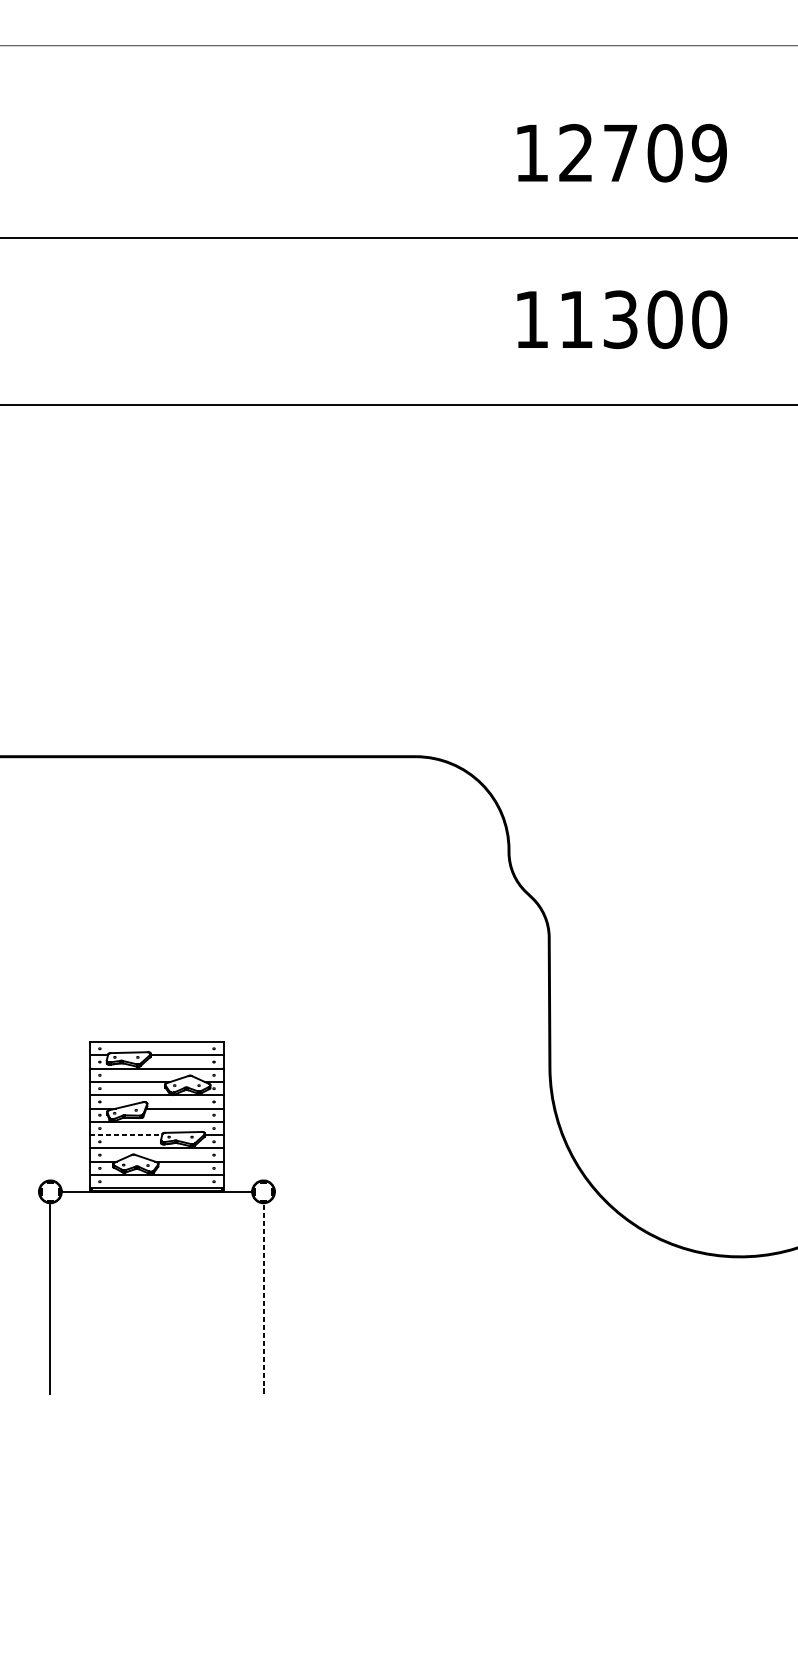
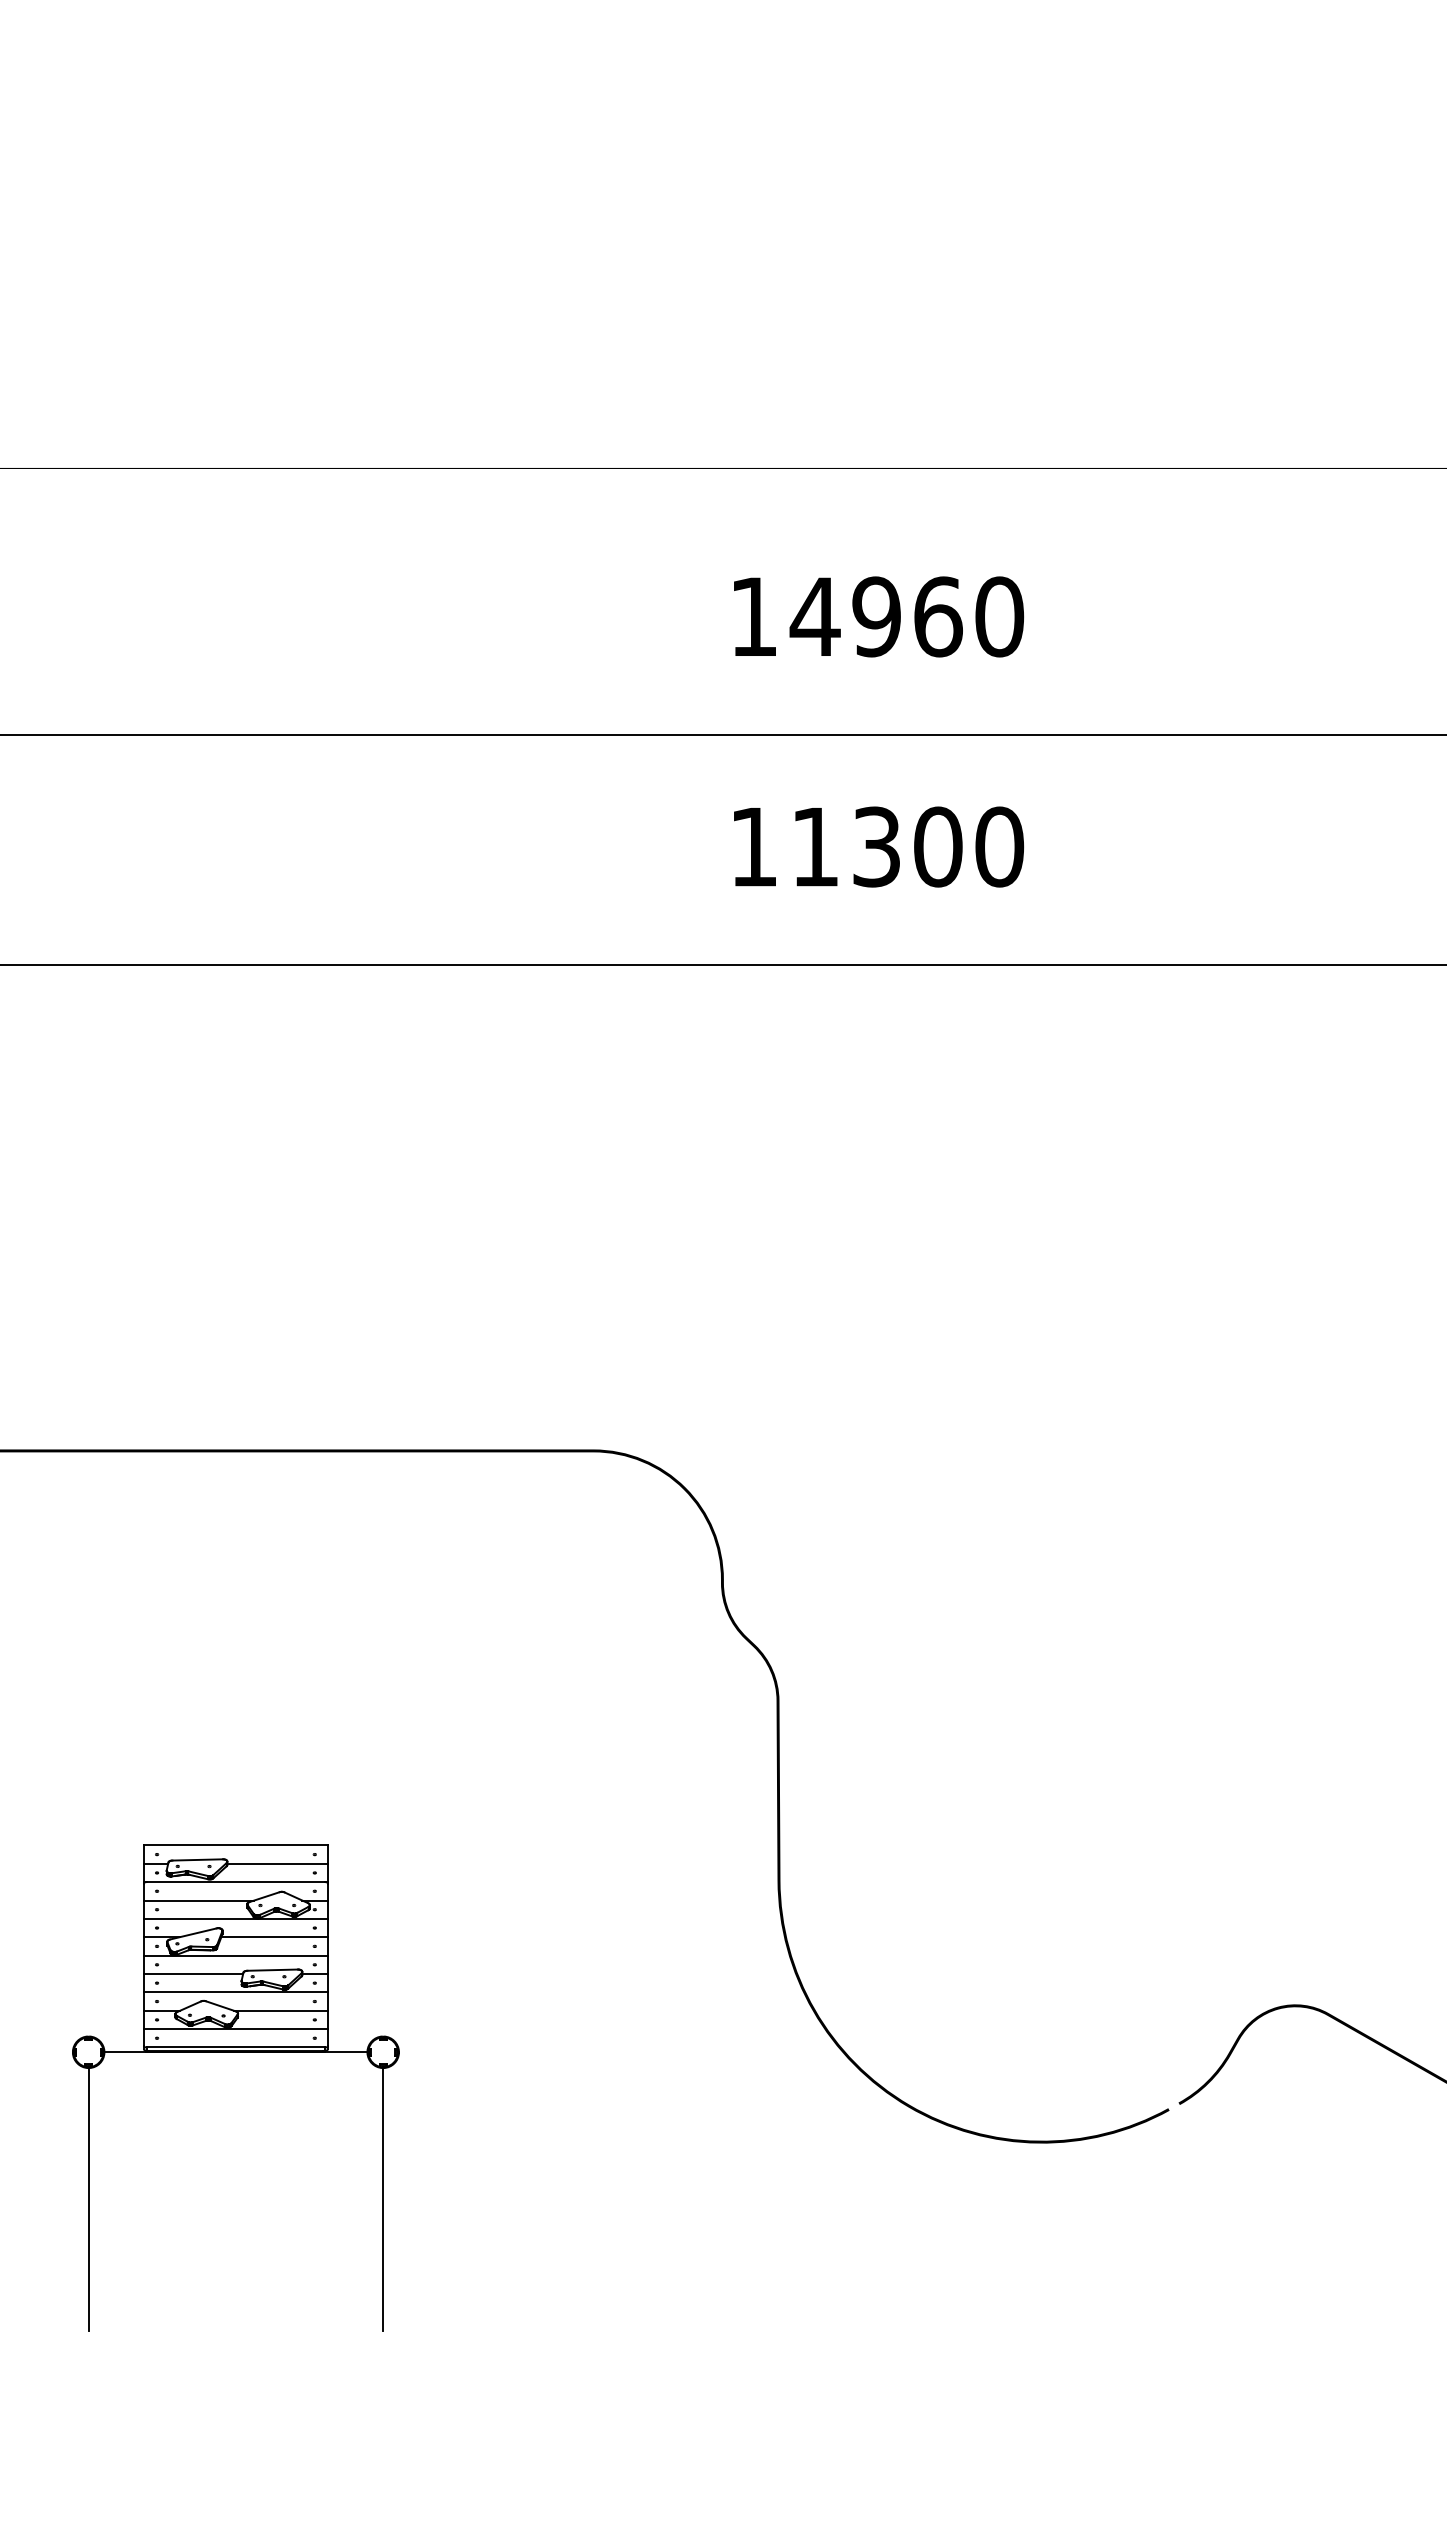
text: (642, 152) -> (906, 616), 12709 -> 14960
line: (126, 1134) -> (193, 1973), dashed -> solid
line: (263, 1298) -> (383, 2199), dashed -> solid

